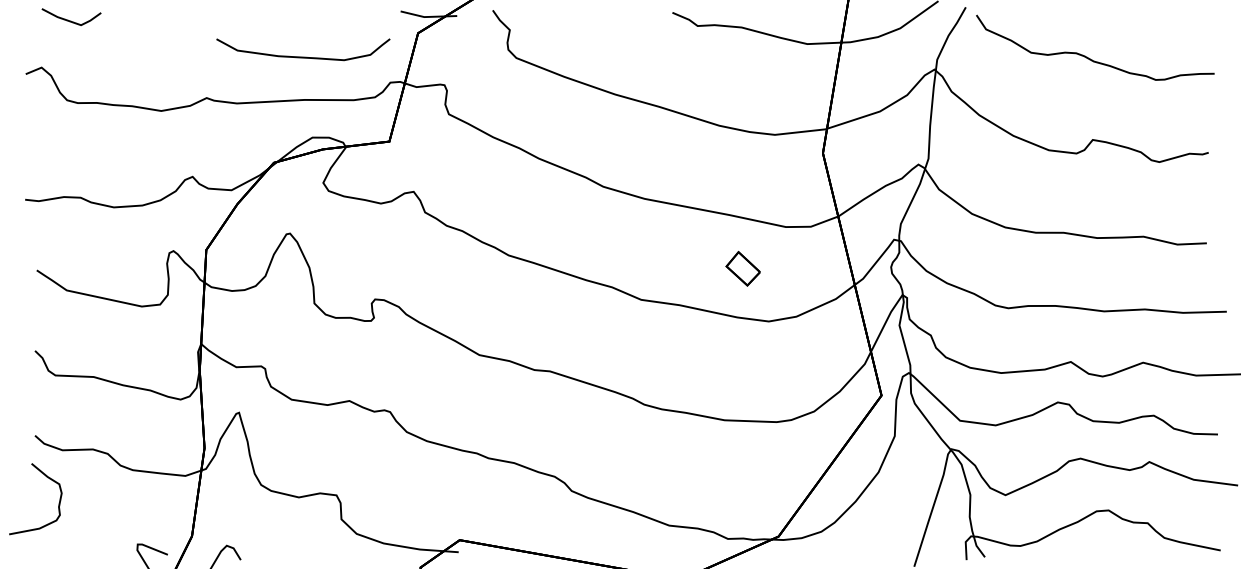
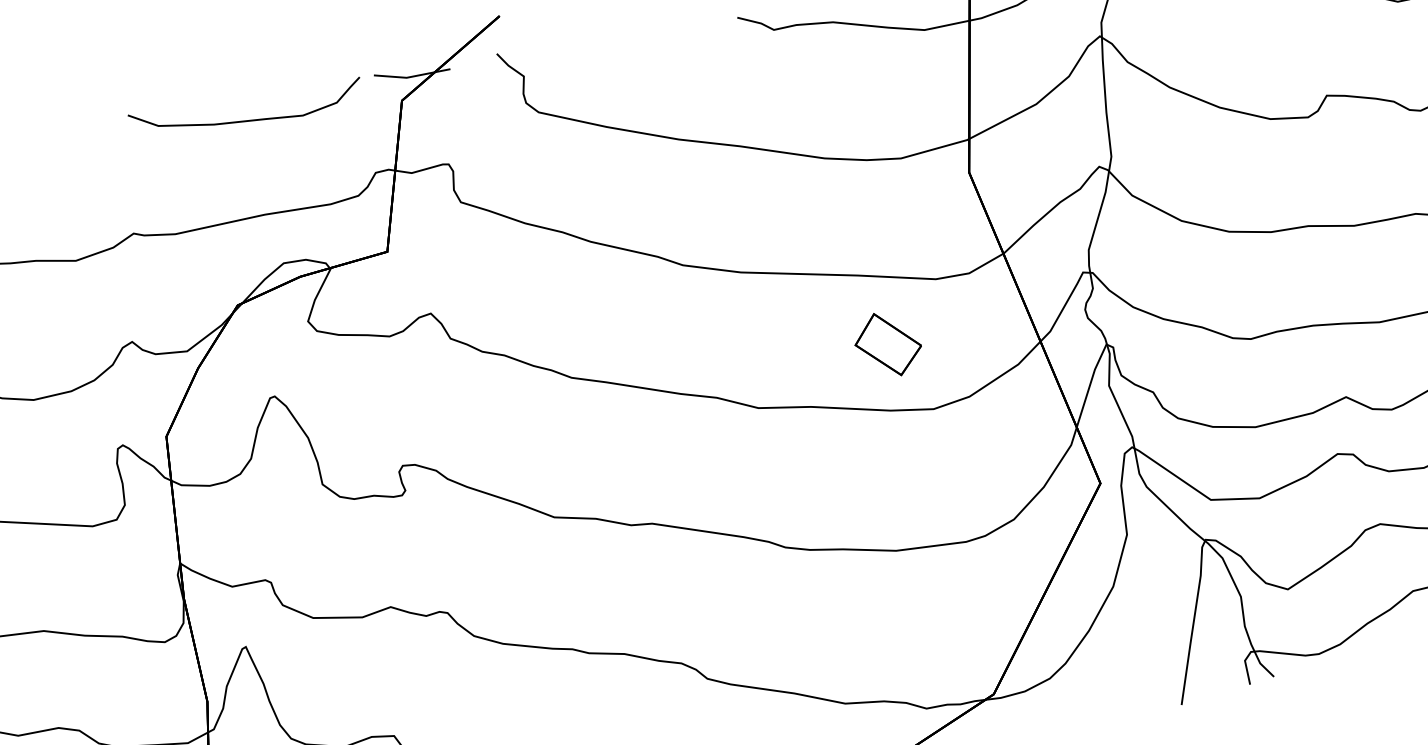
curve: (303, 56) -> (247, 119), moved
part: (742, 268) -> (886, 344), size x1.43

